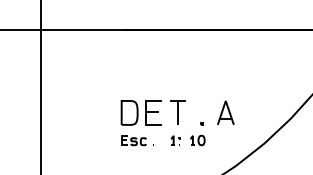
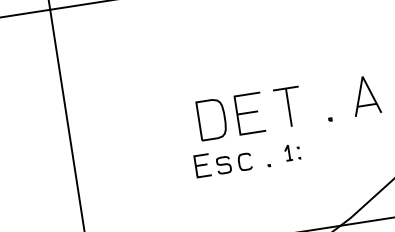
part: (137, 140) -> (231, 161), size x1.4
part: (197, 140) -> (327, 146), removed

